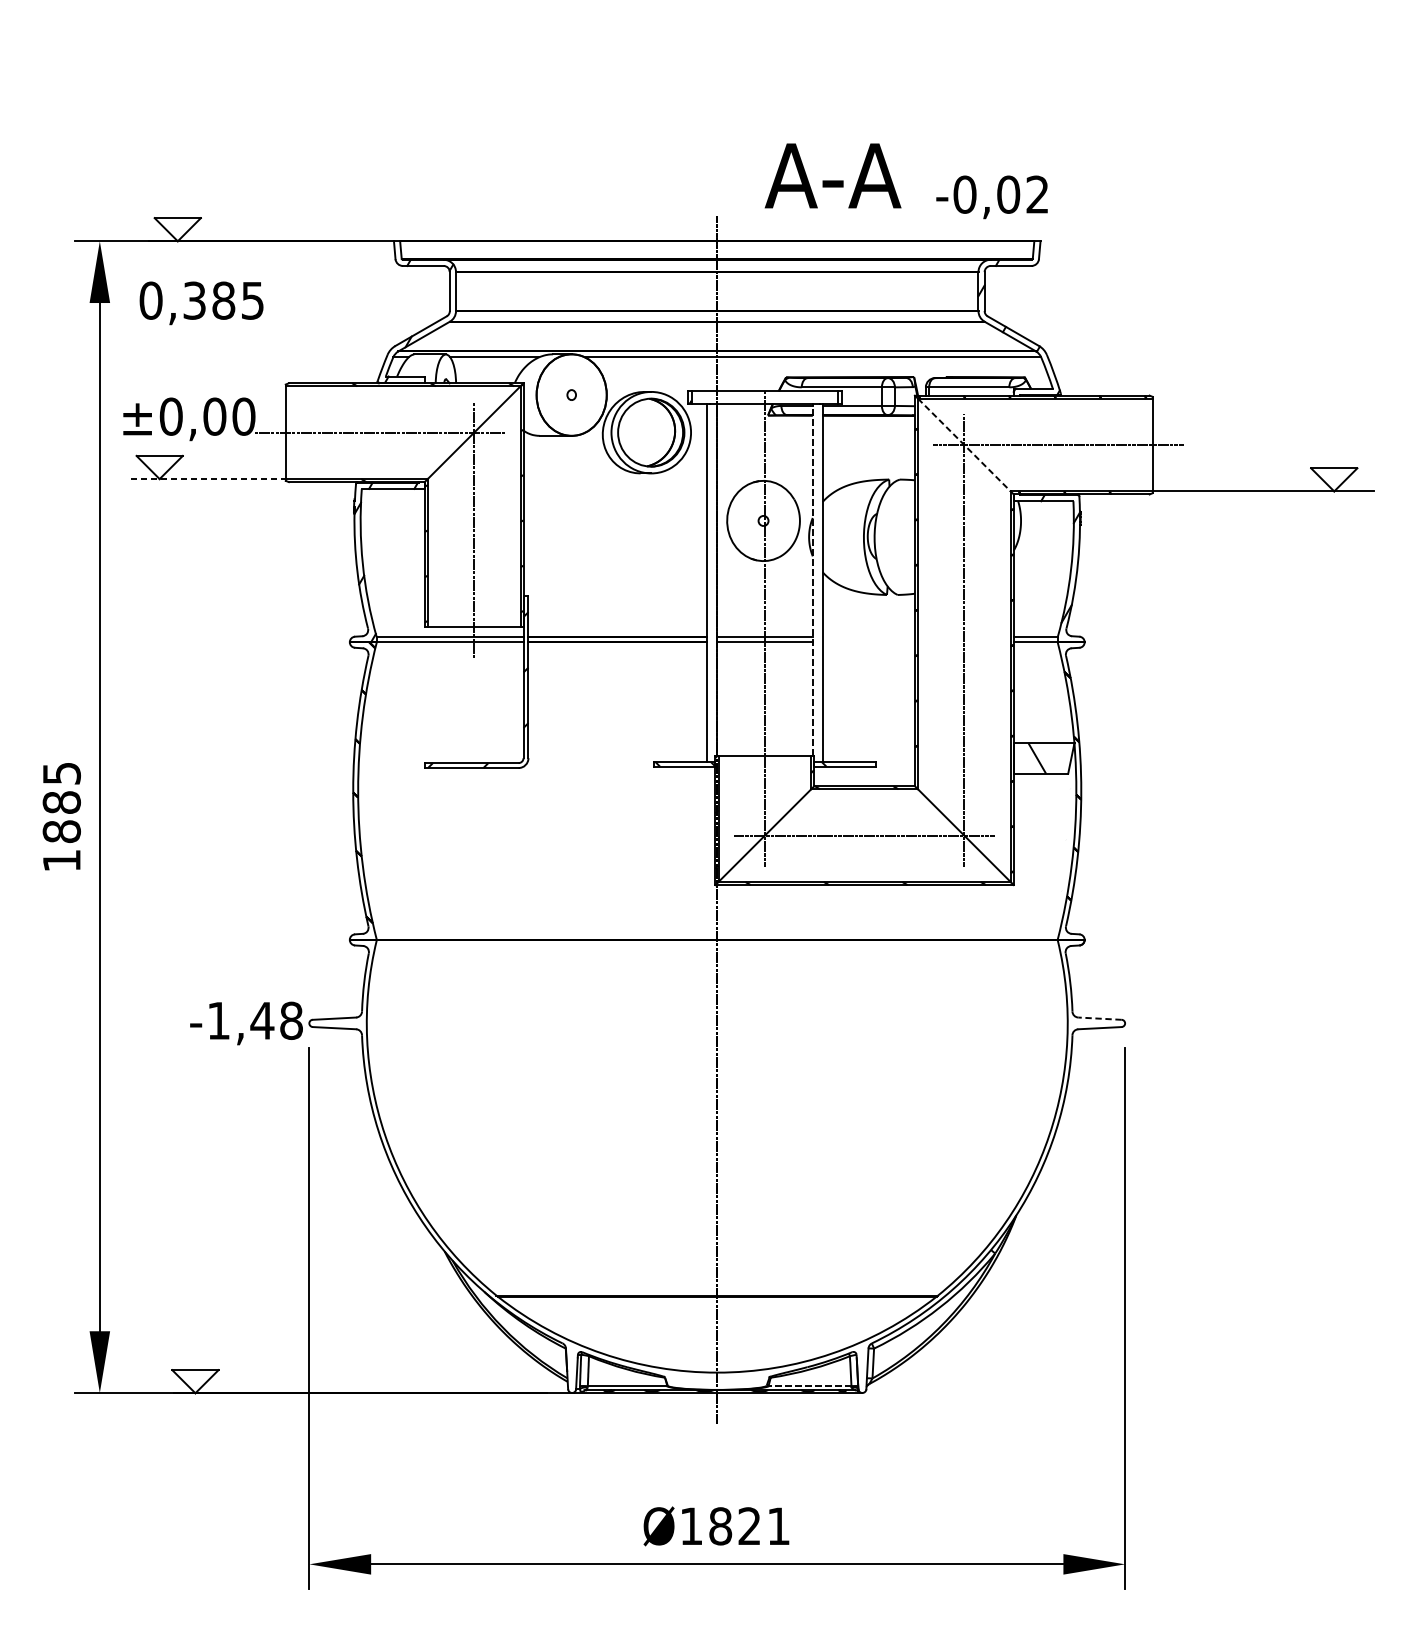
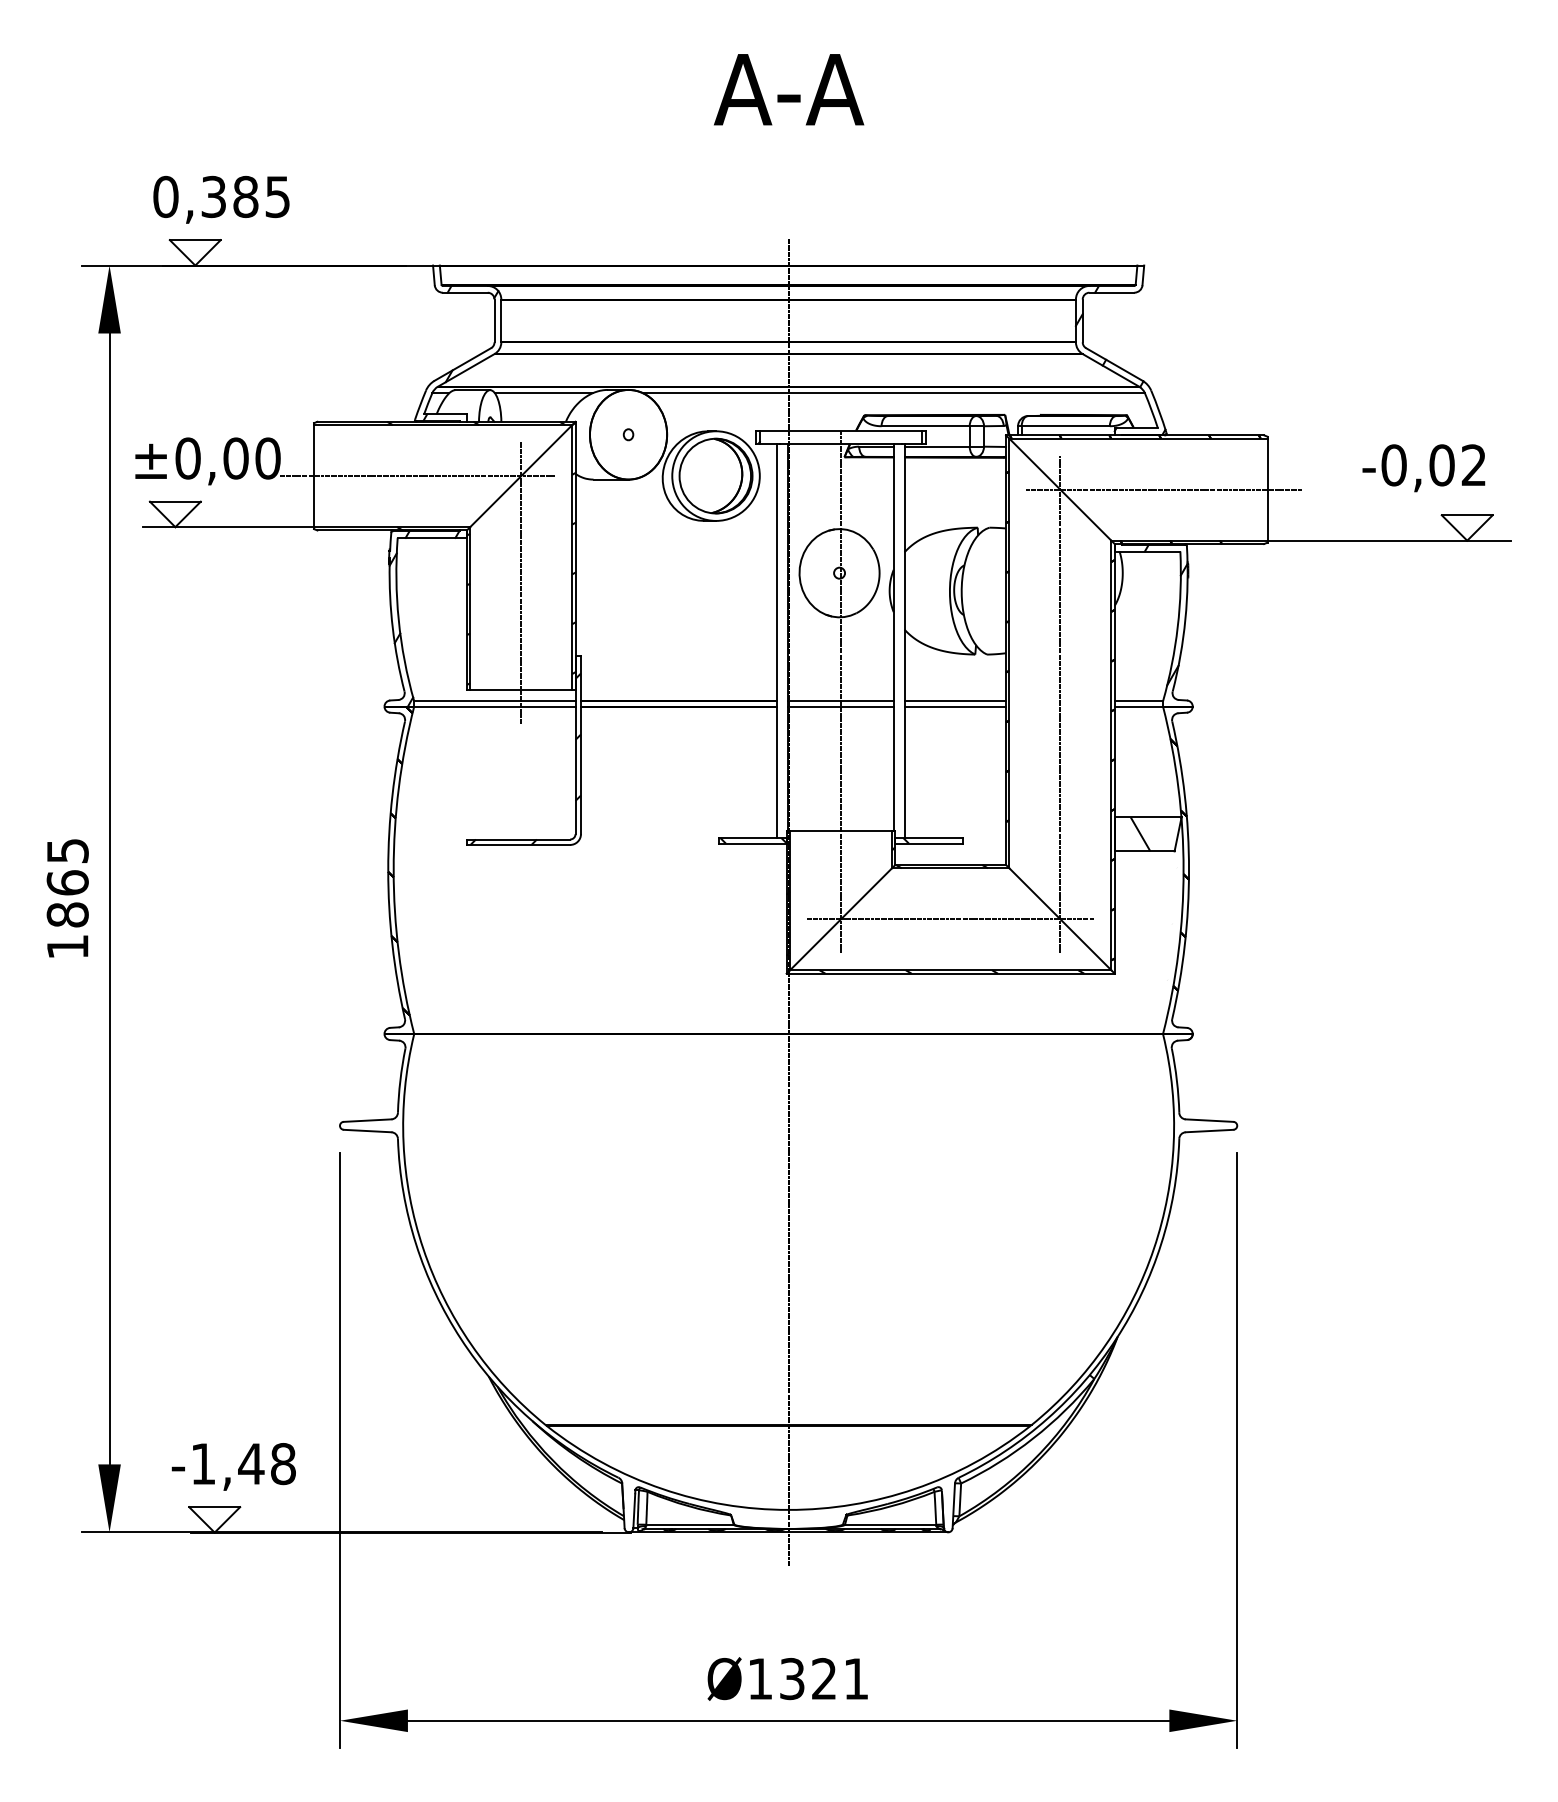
text: (833, 175) -> (789, 89), moved
text: (991, 197) -> (1423, 468), moved
text: (201, 303) -> (221, 199), moved
line: (964, 445) -> (1060, 490), dashed -> solid
line: (208, 479) -> (229, 527), dashed -> solid
line: (812, 579) -> (893, 637), dashed -> solid
line: (868, 637) -> (955, 701), added
line: (868, 642) -> (955, 706), added
text: (61, 802) -> (67, 882), 1885 -> 1865
line: (1099, 1018) -> (1209, 1120), dashed -> solid
text: (246, 1023) -> (233, 1466), moved
line: (809, 1385) -> (890, 1524), dashed -> solid
text: (719, 1526) -> (791, 1679), Ø1821 -> Ø1321

